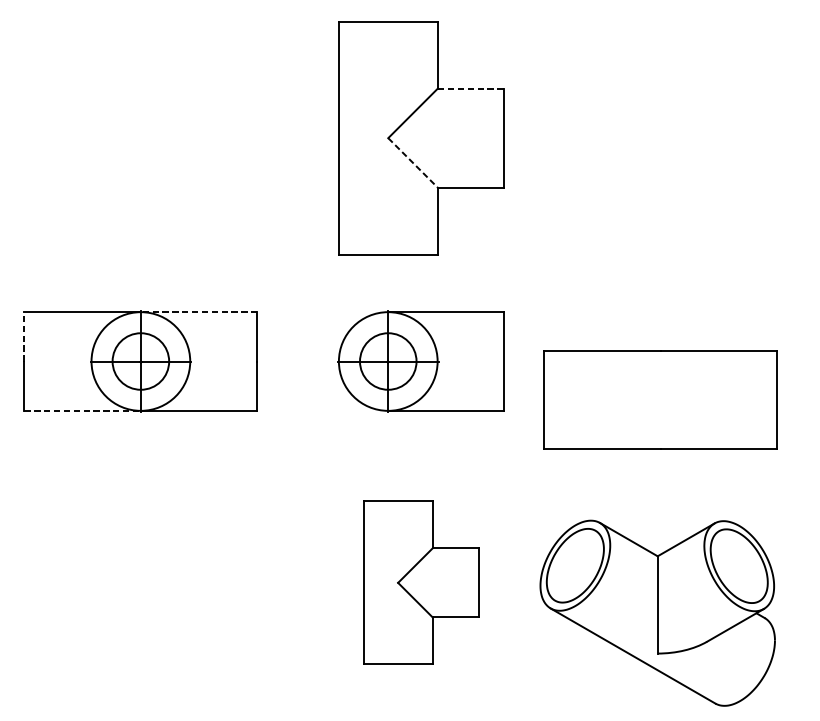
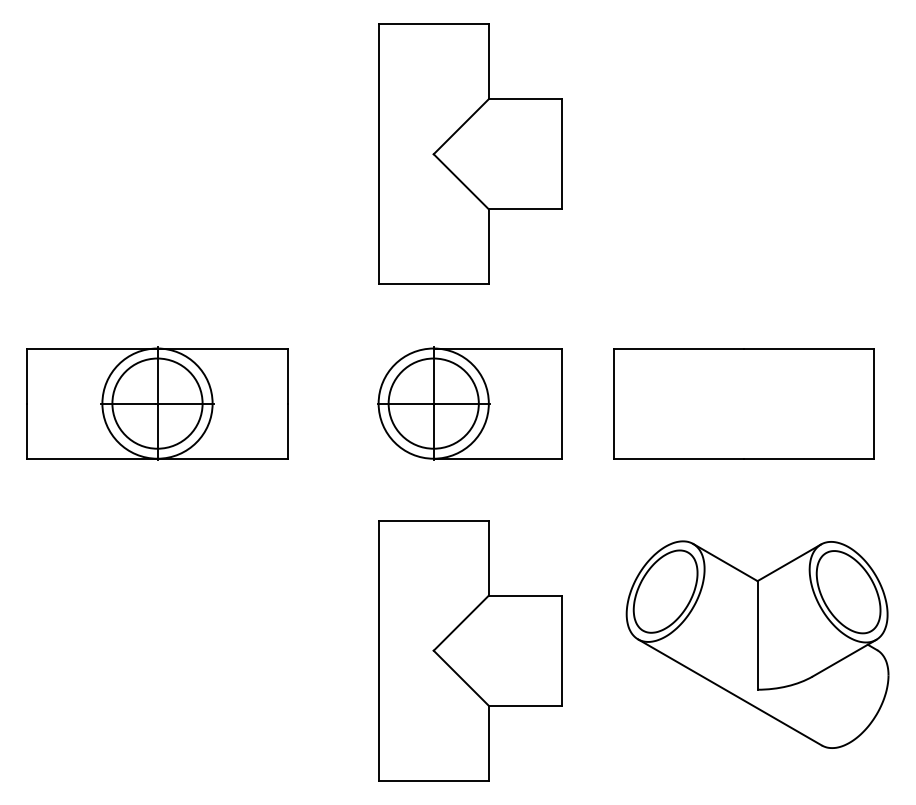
line: (470, 89) -> (525, 99), dashed -> solid
line: (413, 162) -> (461, 181), dashed -> solid
line: (199, 312) -> (222, 348), dashed -> solid
line: (24, 337) -> (27, 376), dashed -> solid
circle: (140, 361) -> (157, 403), size x1.43
circle: (388, 361) -> (433, 403), size x1.43
part: (660, 399) -> (743, 403), moved
line: (82, 410) -> (92, 458), dashed -> solid
part: (421, 582) -> (470, 650), size x1.43
part: (657, 613) -> (757, 644), moved

